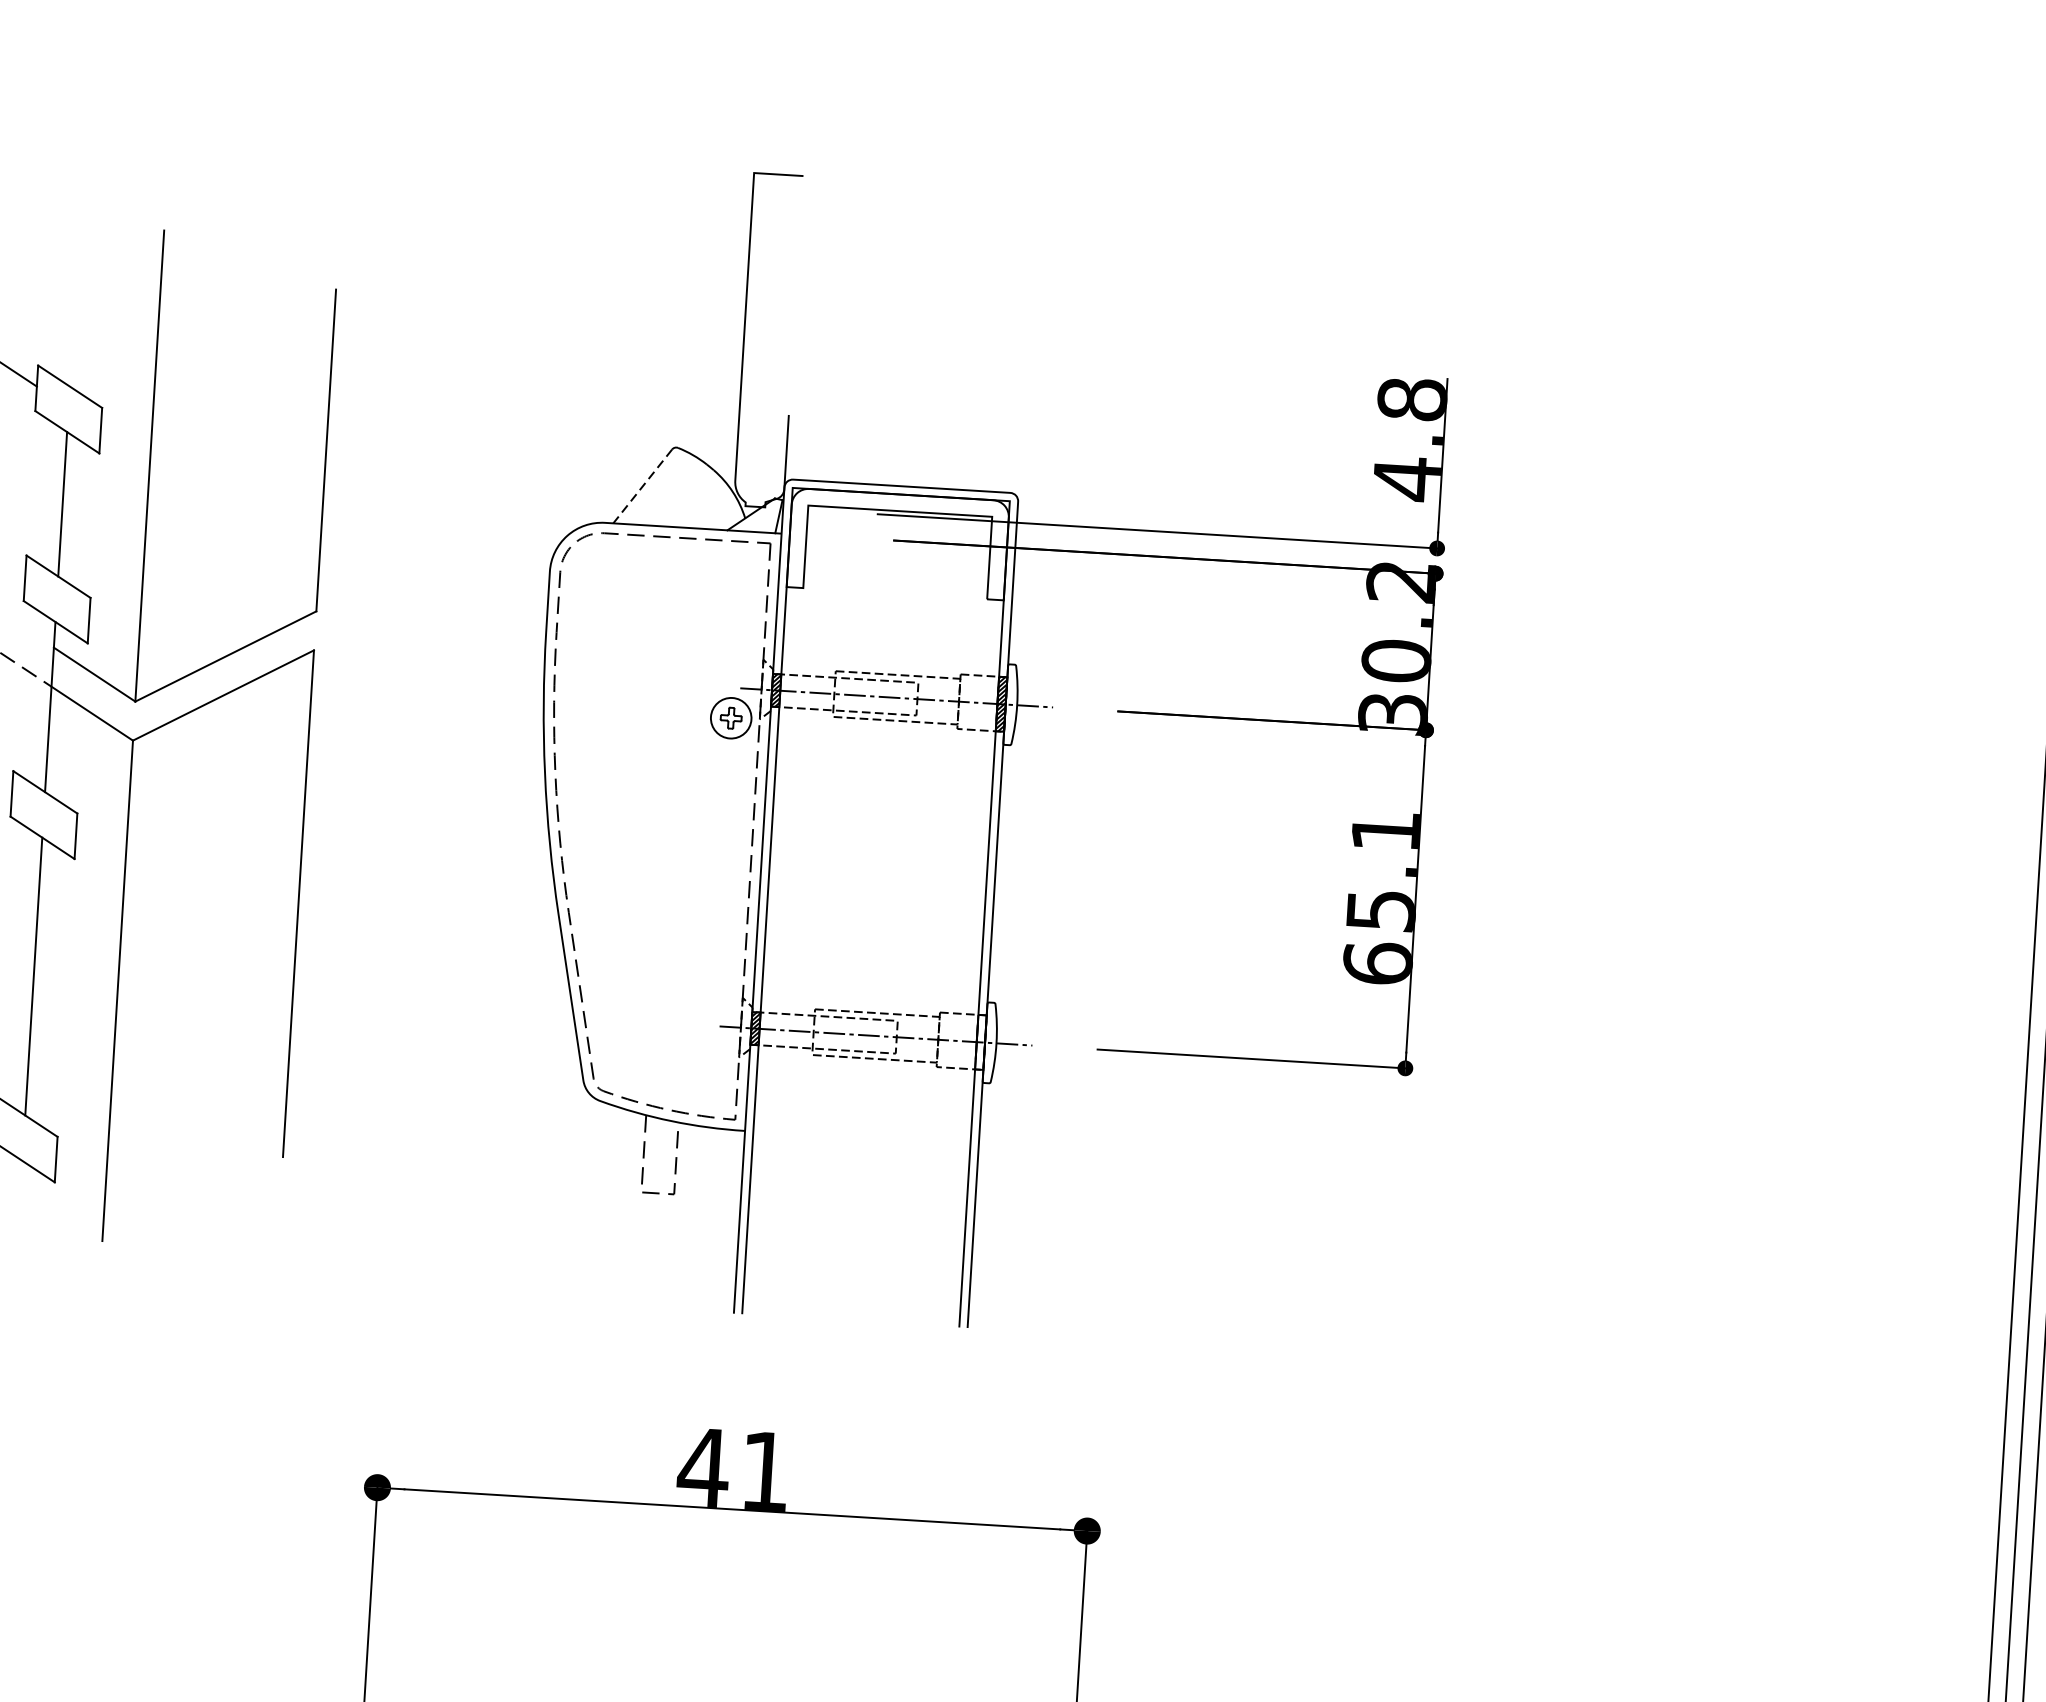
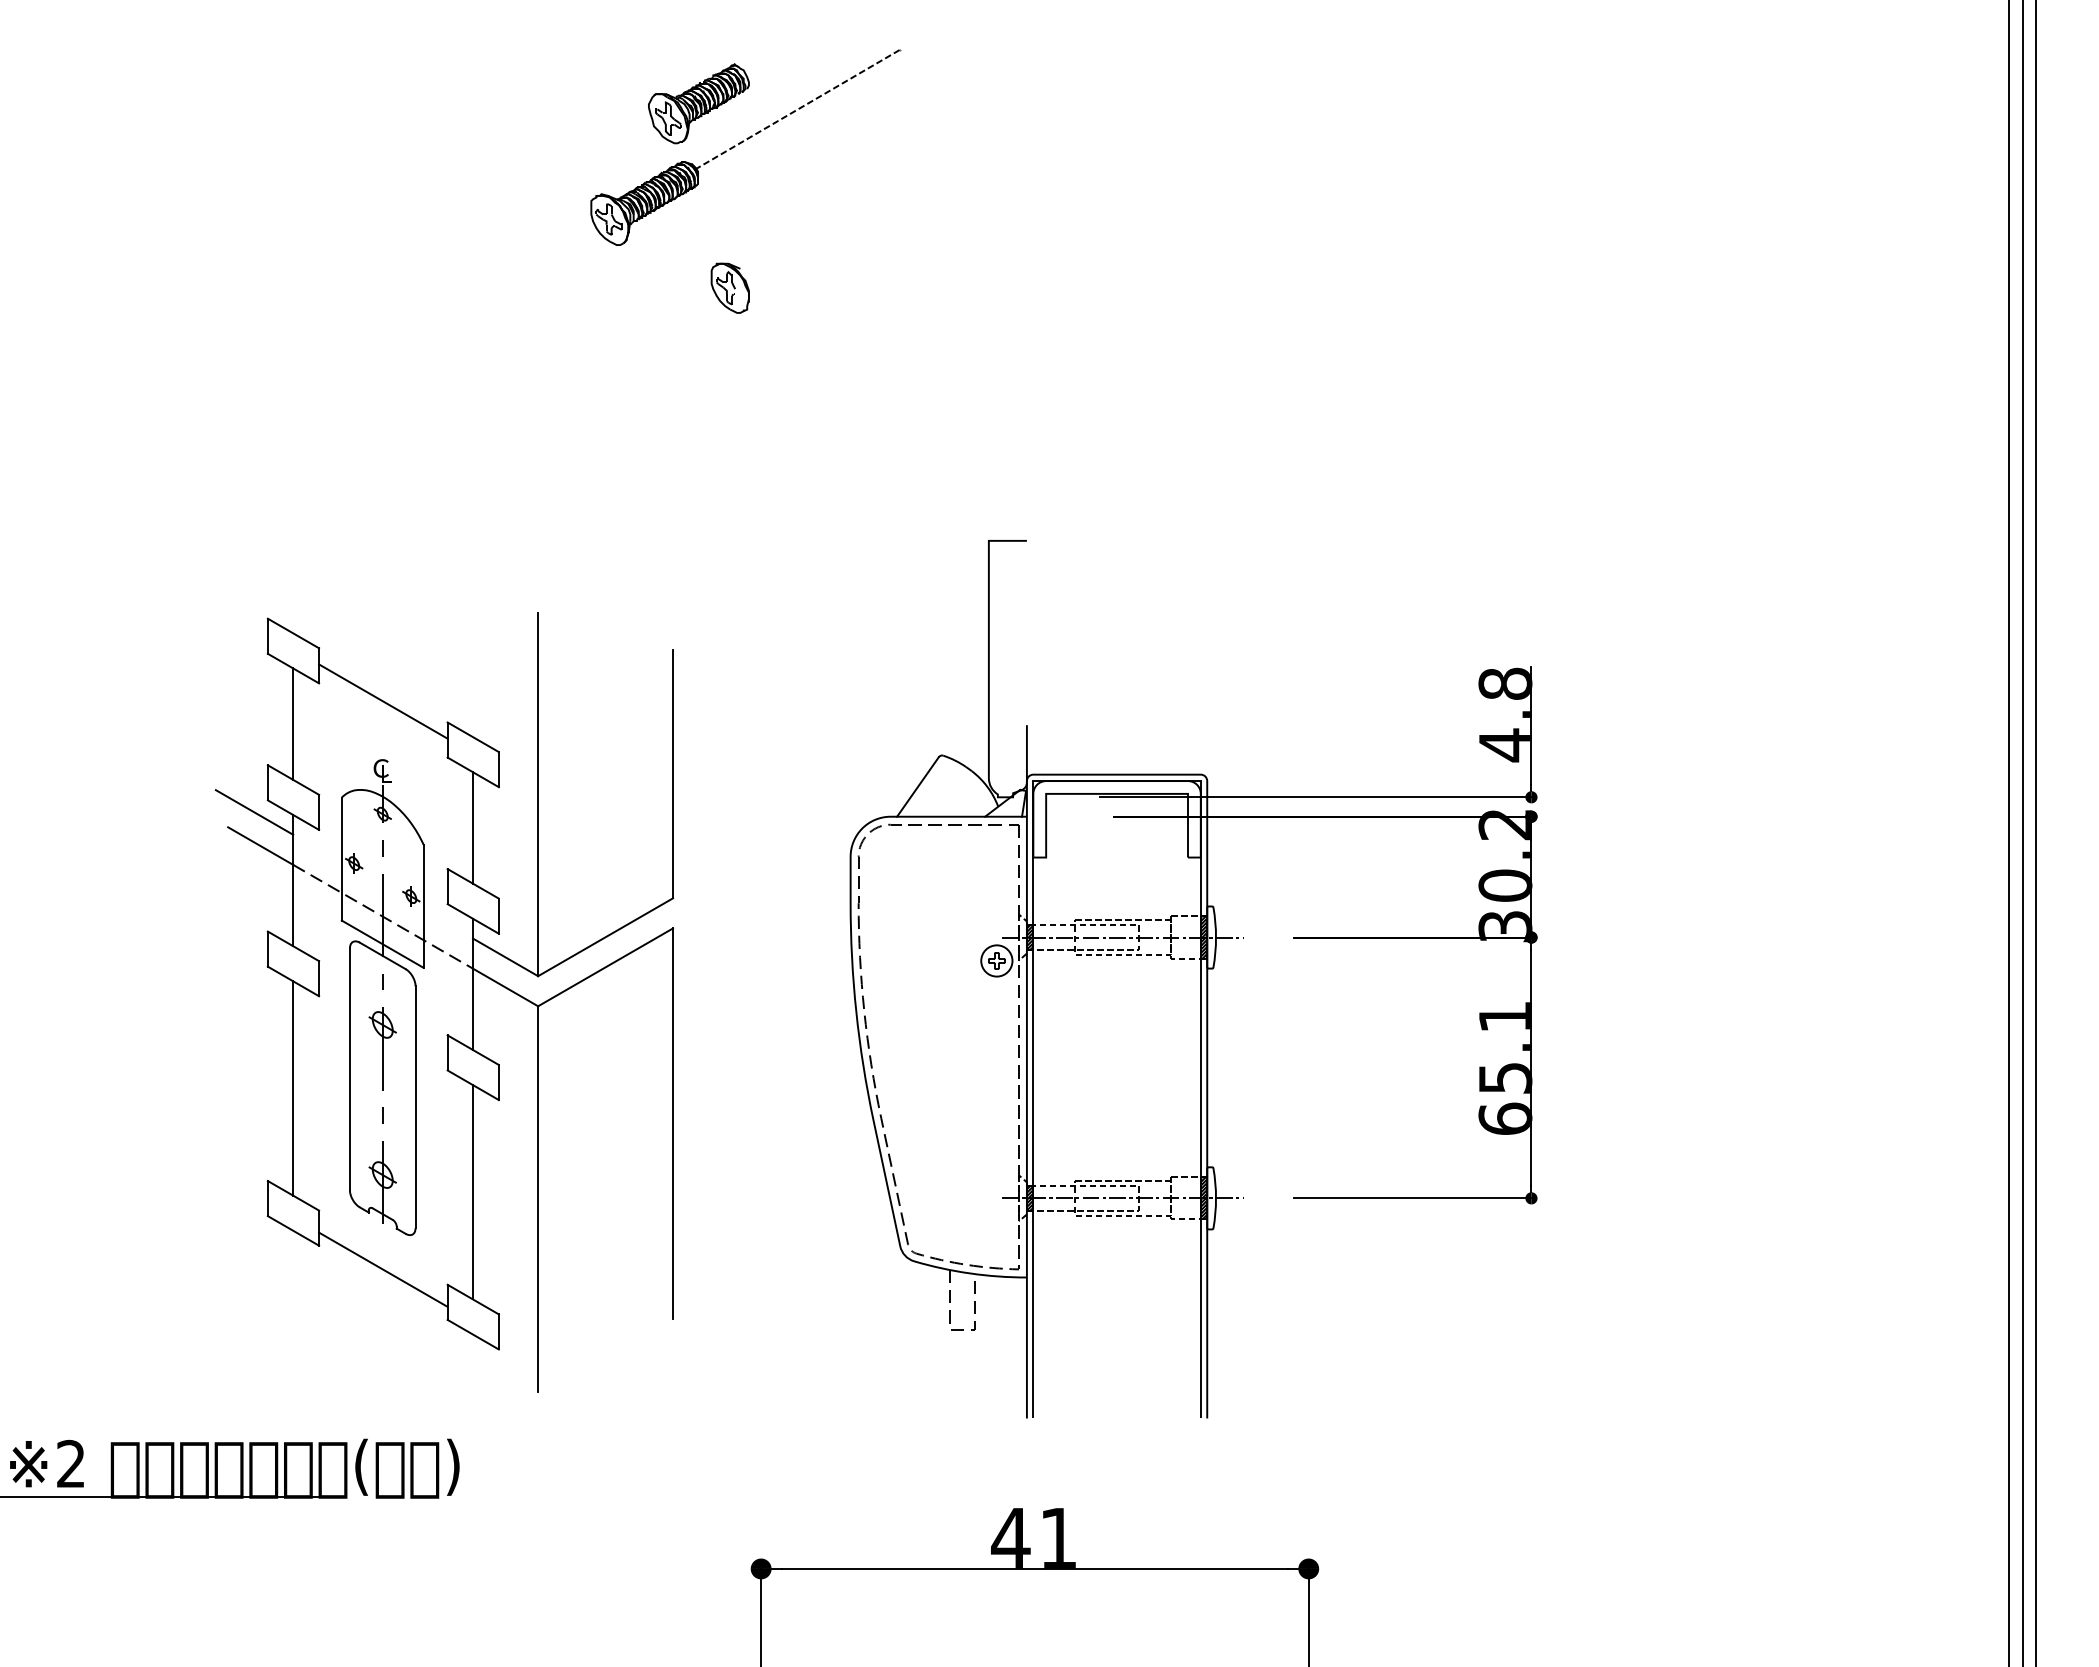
line: (642, 487) -> (917, 787), dashed -> solid
hatch: (980, 1042) -> (1203, 1198), added

